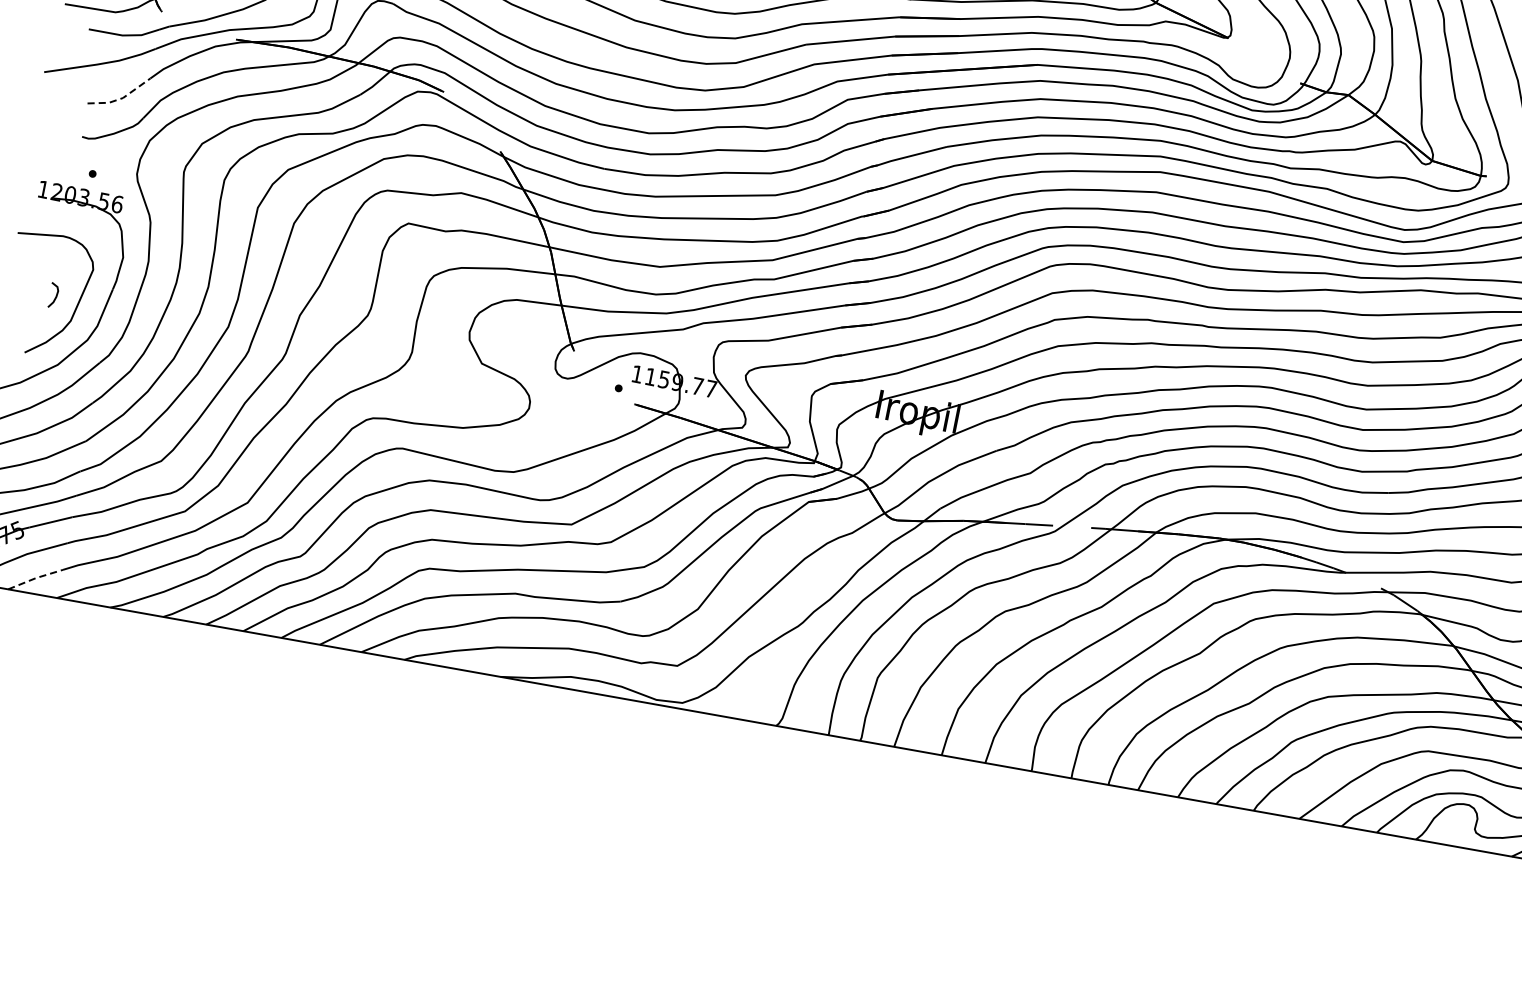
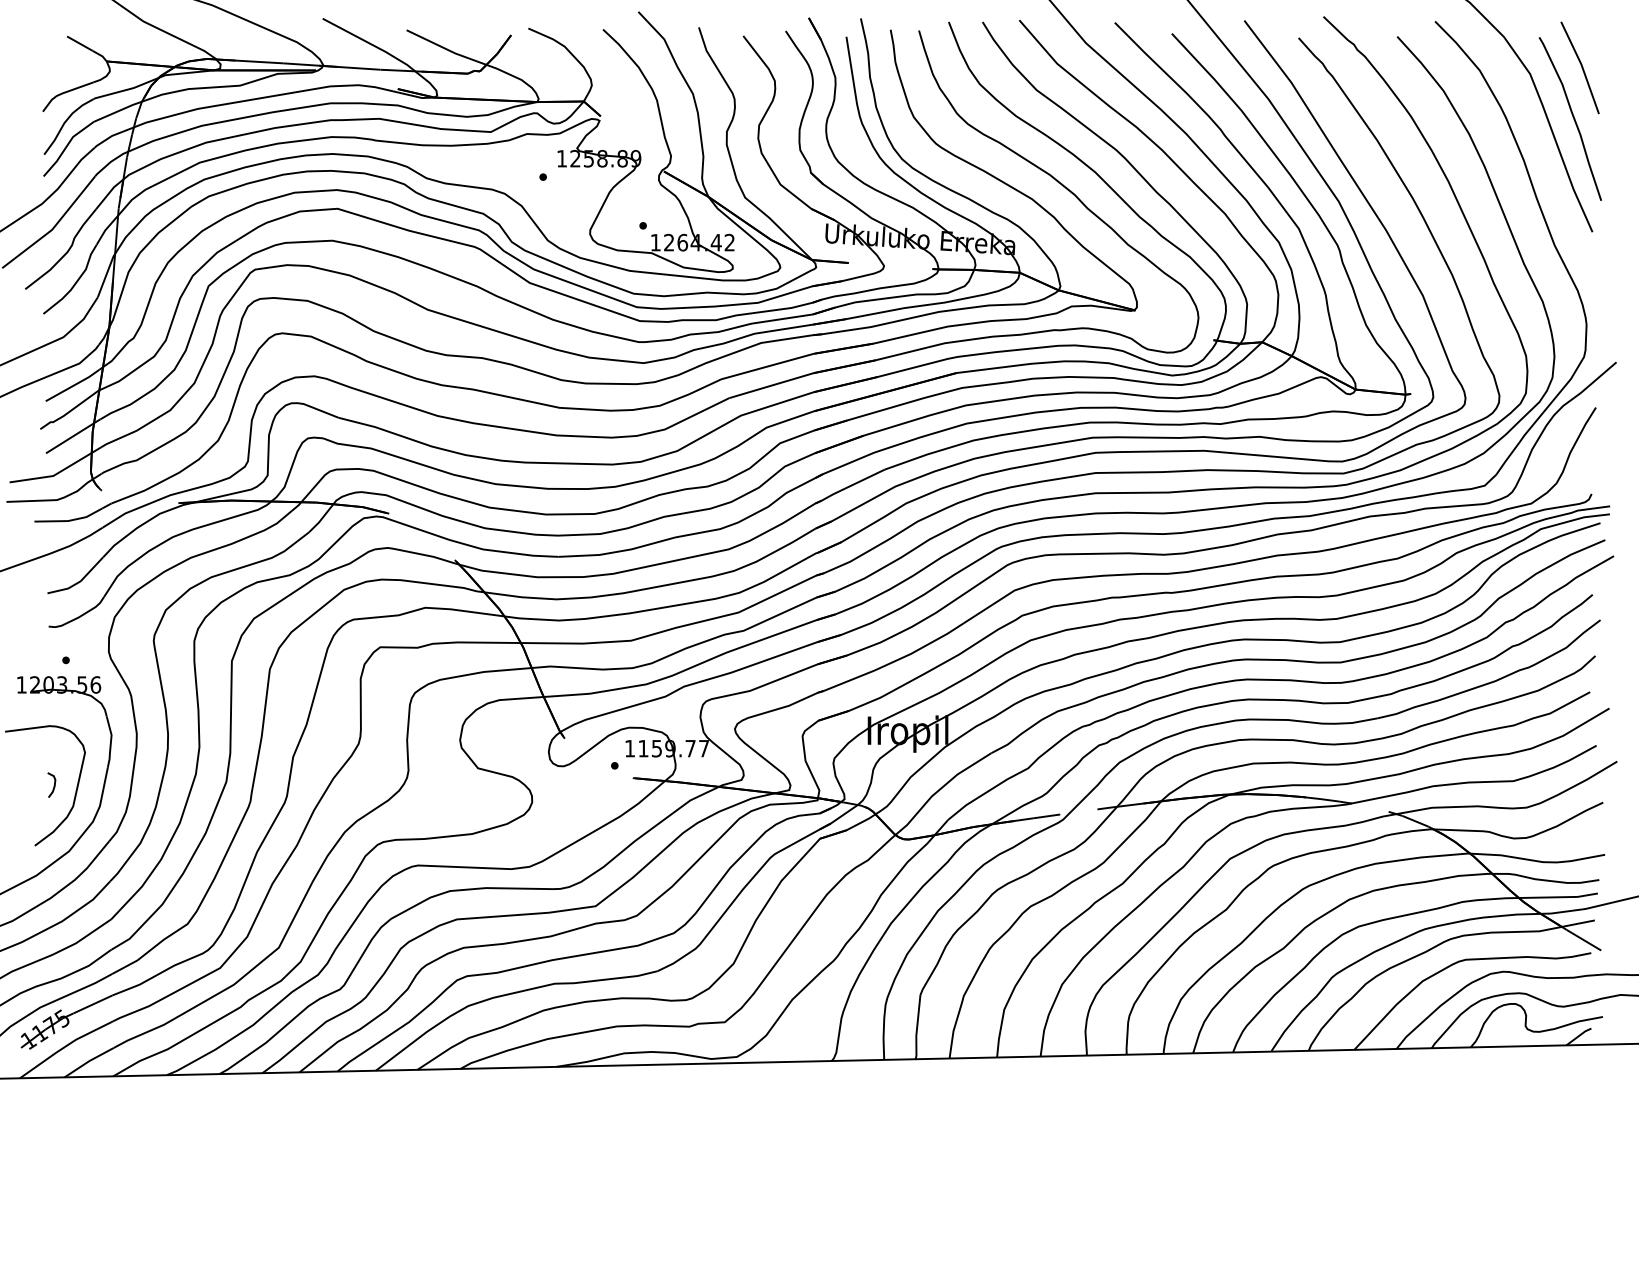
line: (121, 98) -> (79, 581), dashed -> solid
line: (36, 578) -> (89, 1061), dashed -> solid

